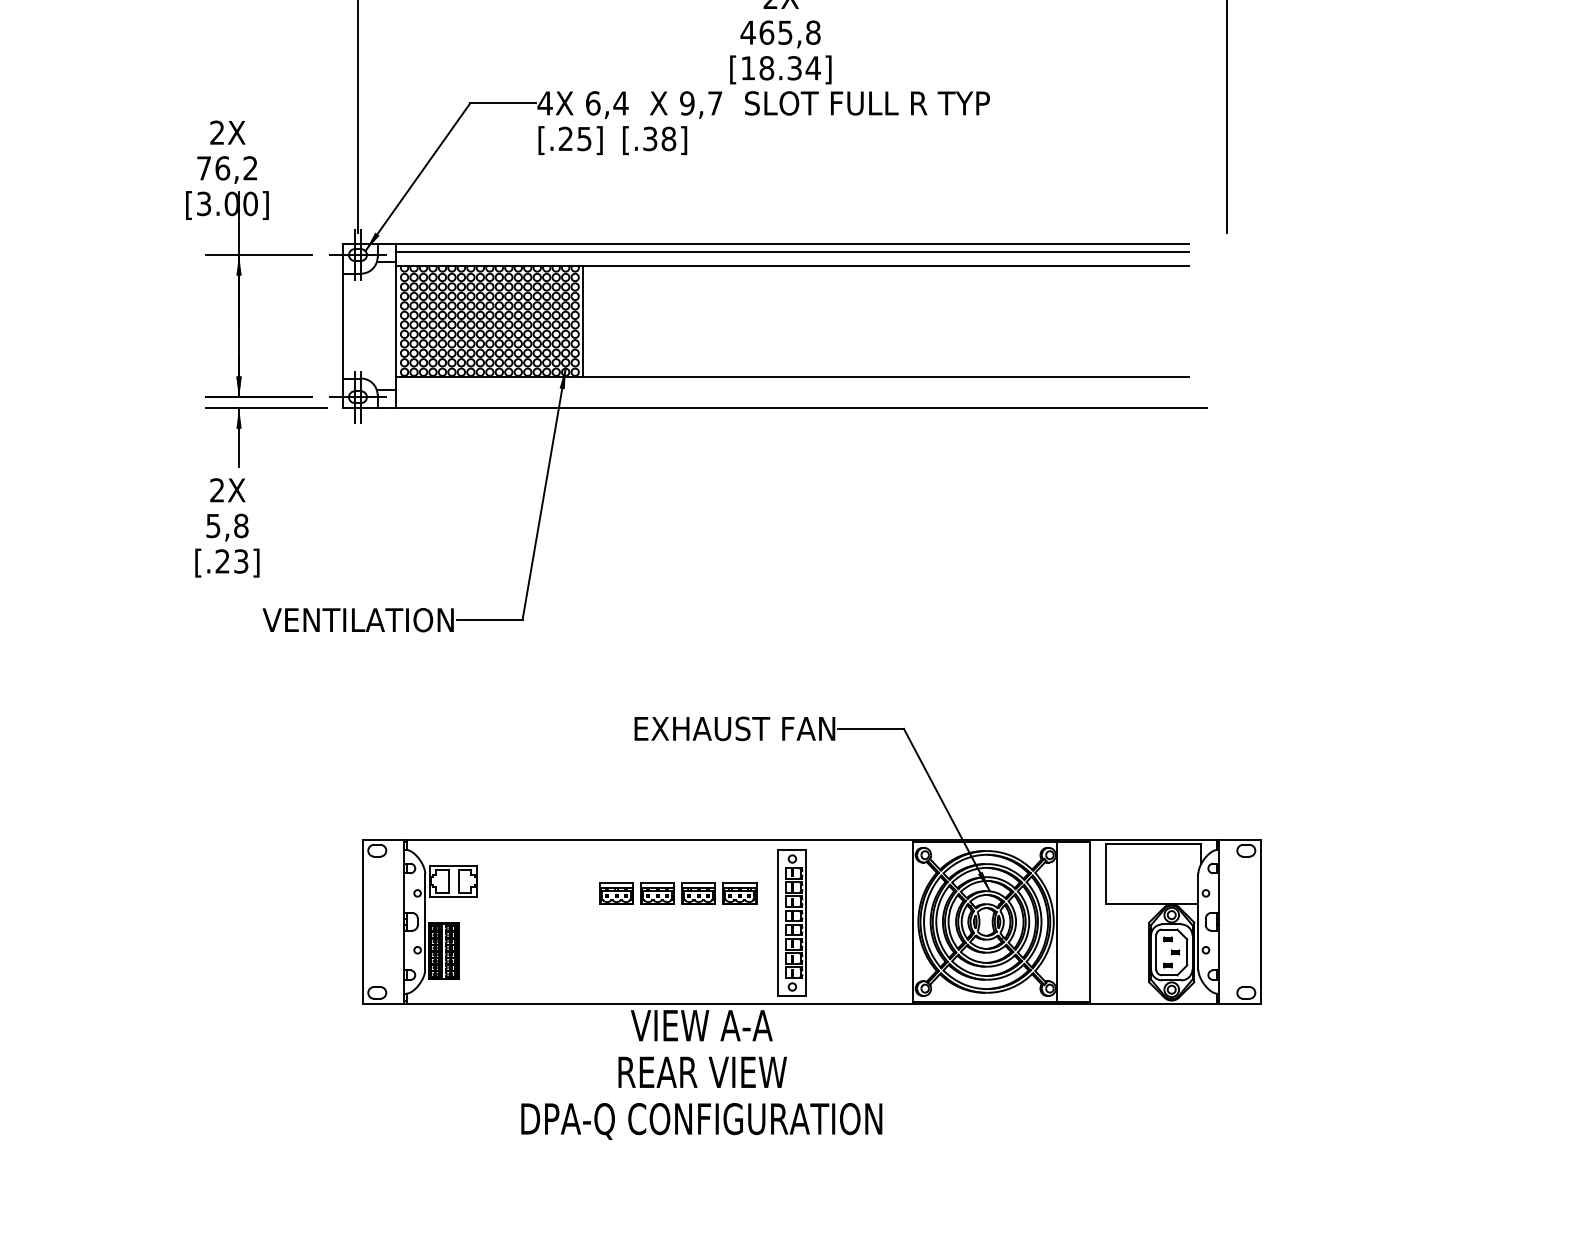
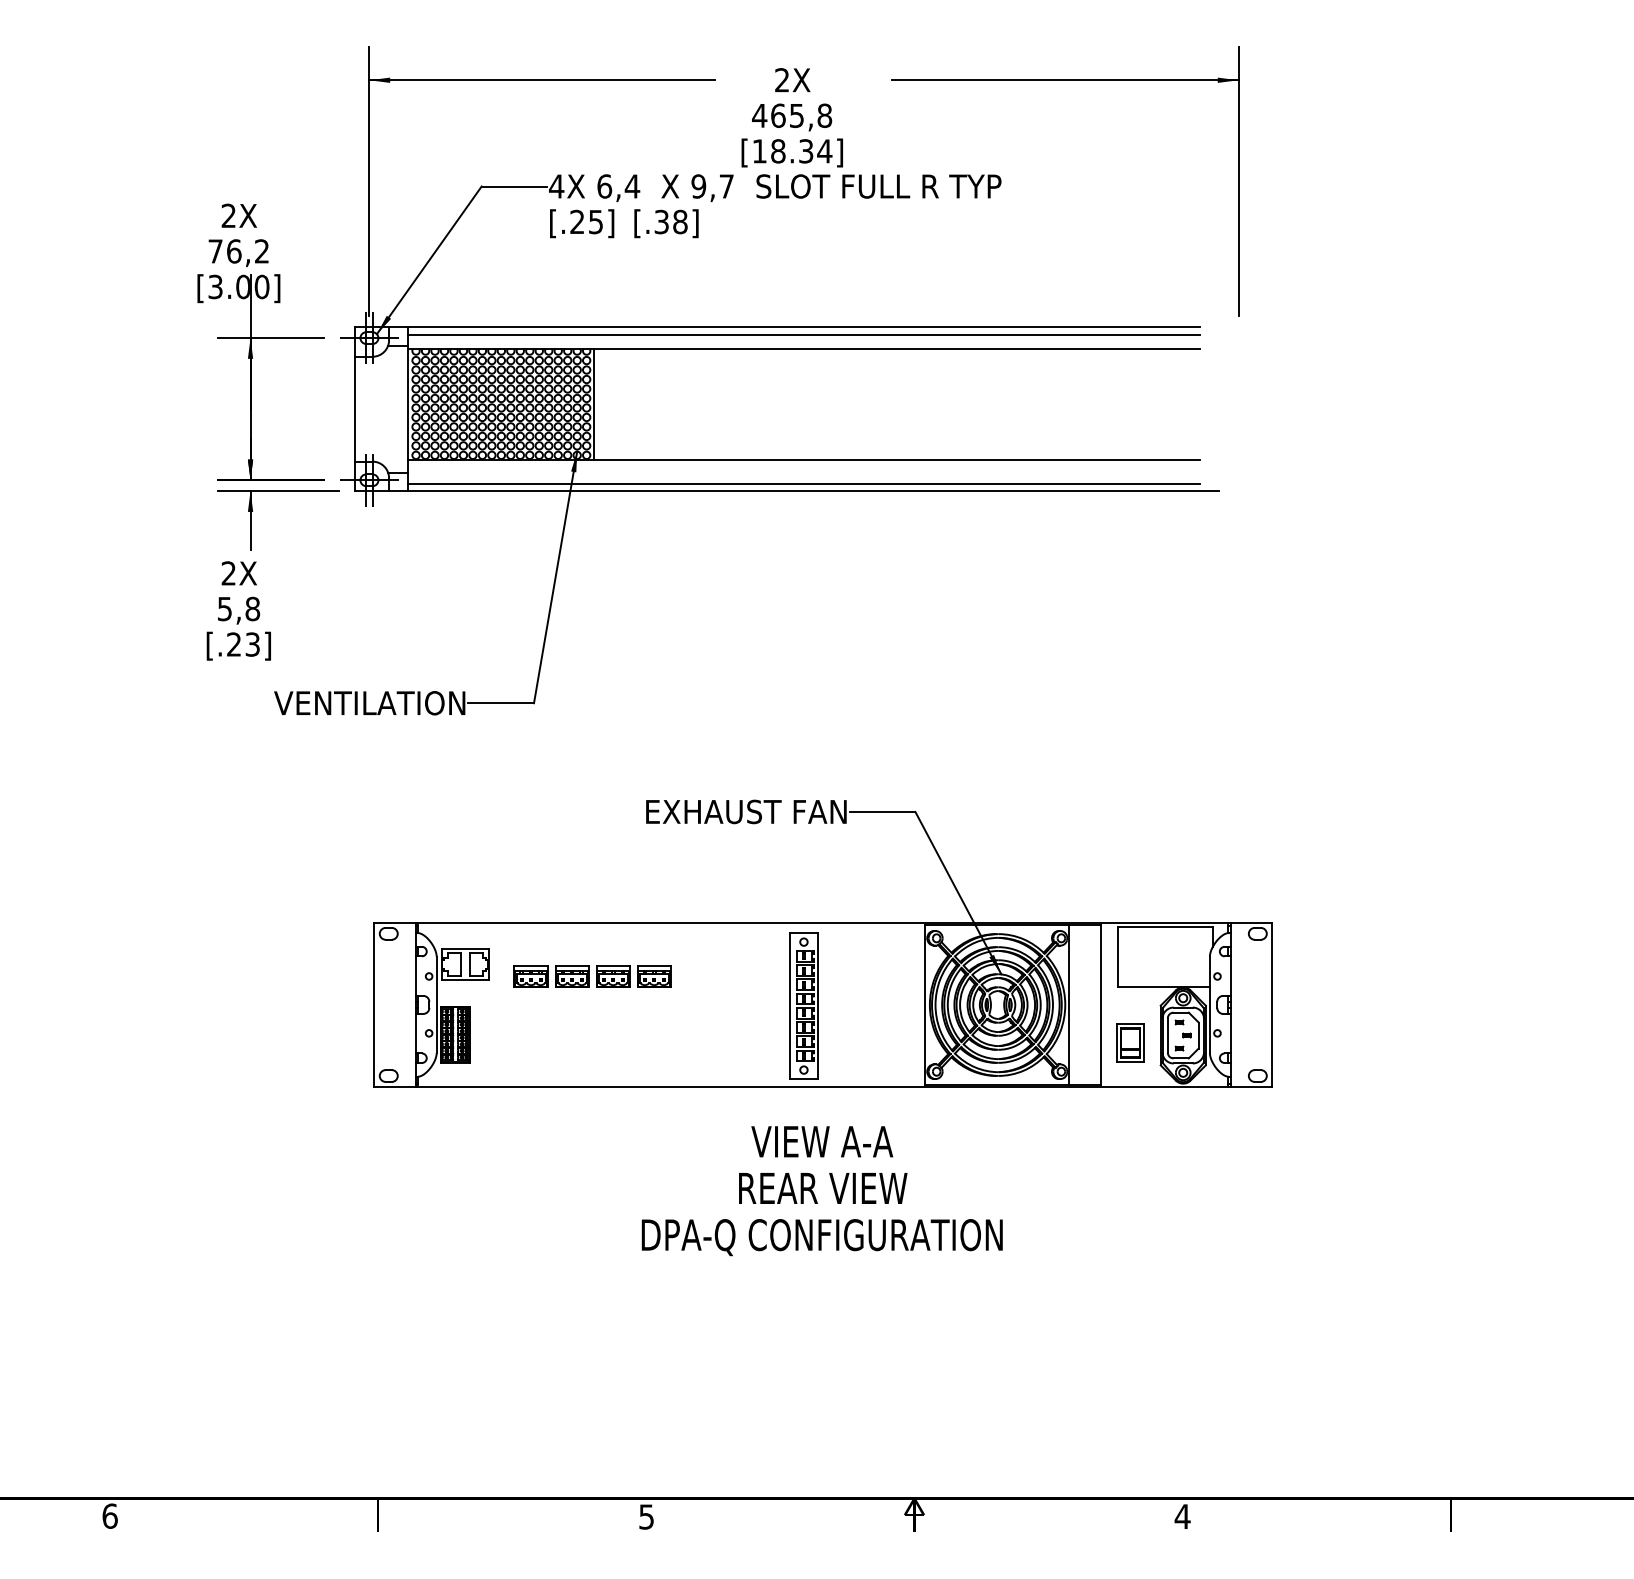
line: (792, 401) -> (803, 484), added
part: (678, 893) -> (592, 976), moved
part: (1119, 959) -> (1130, 1042), added
text: (701, 1075) -> (821, 1191), moved

